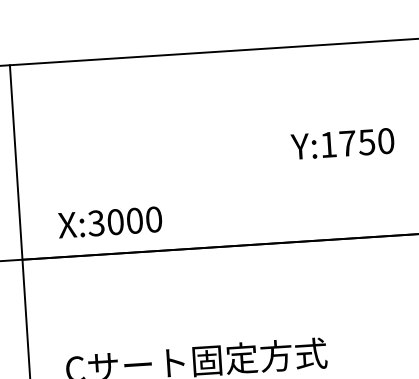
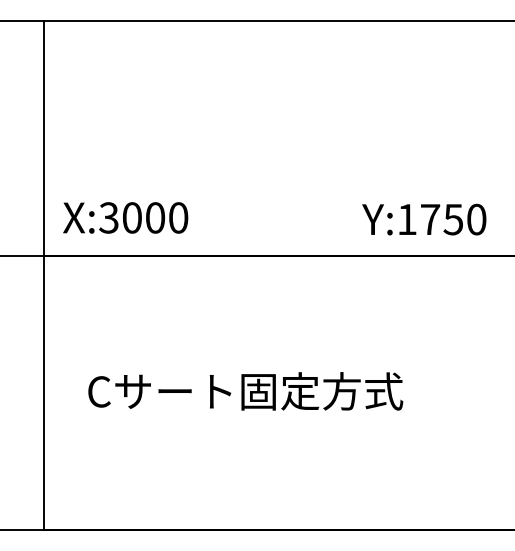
text: (342, 143) -> (424, 219), moved
text: (110, 222) -> (125, 217), moved

